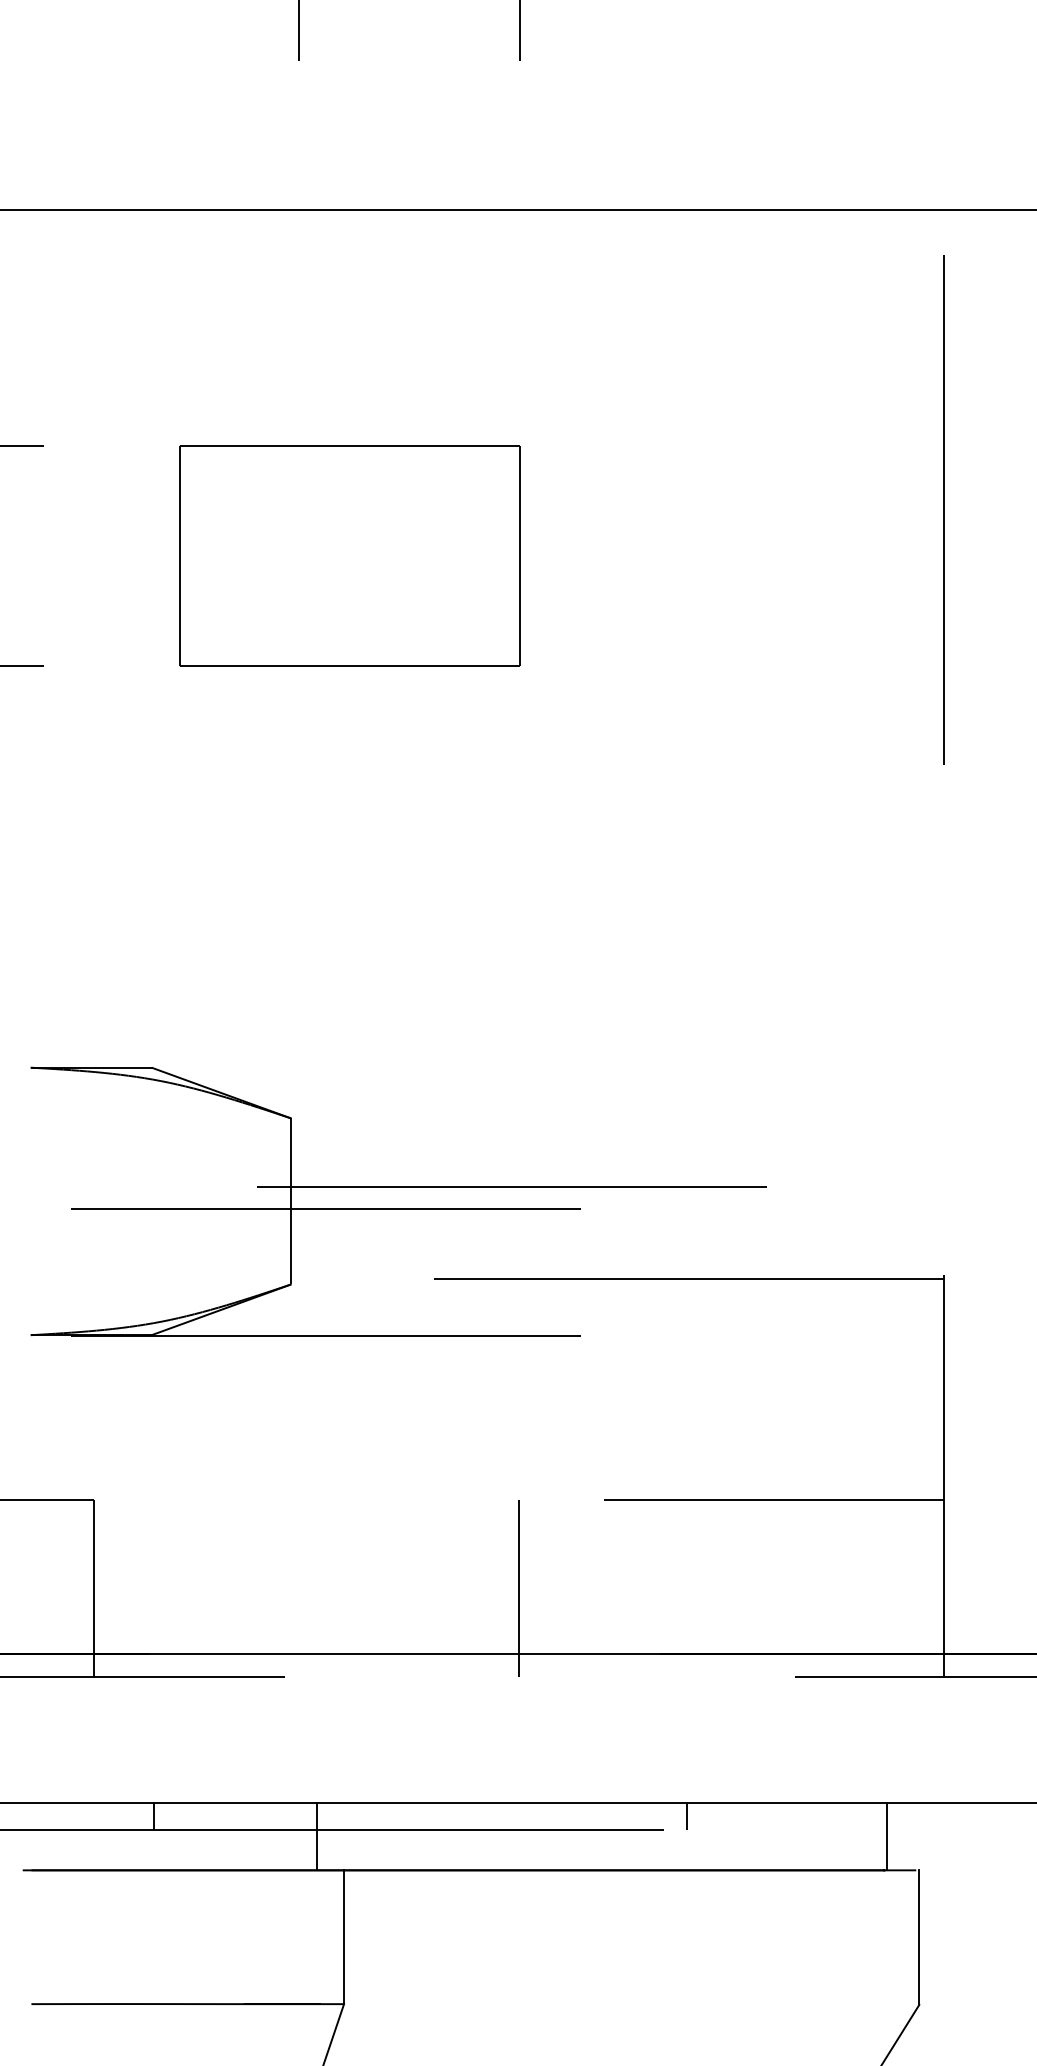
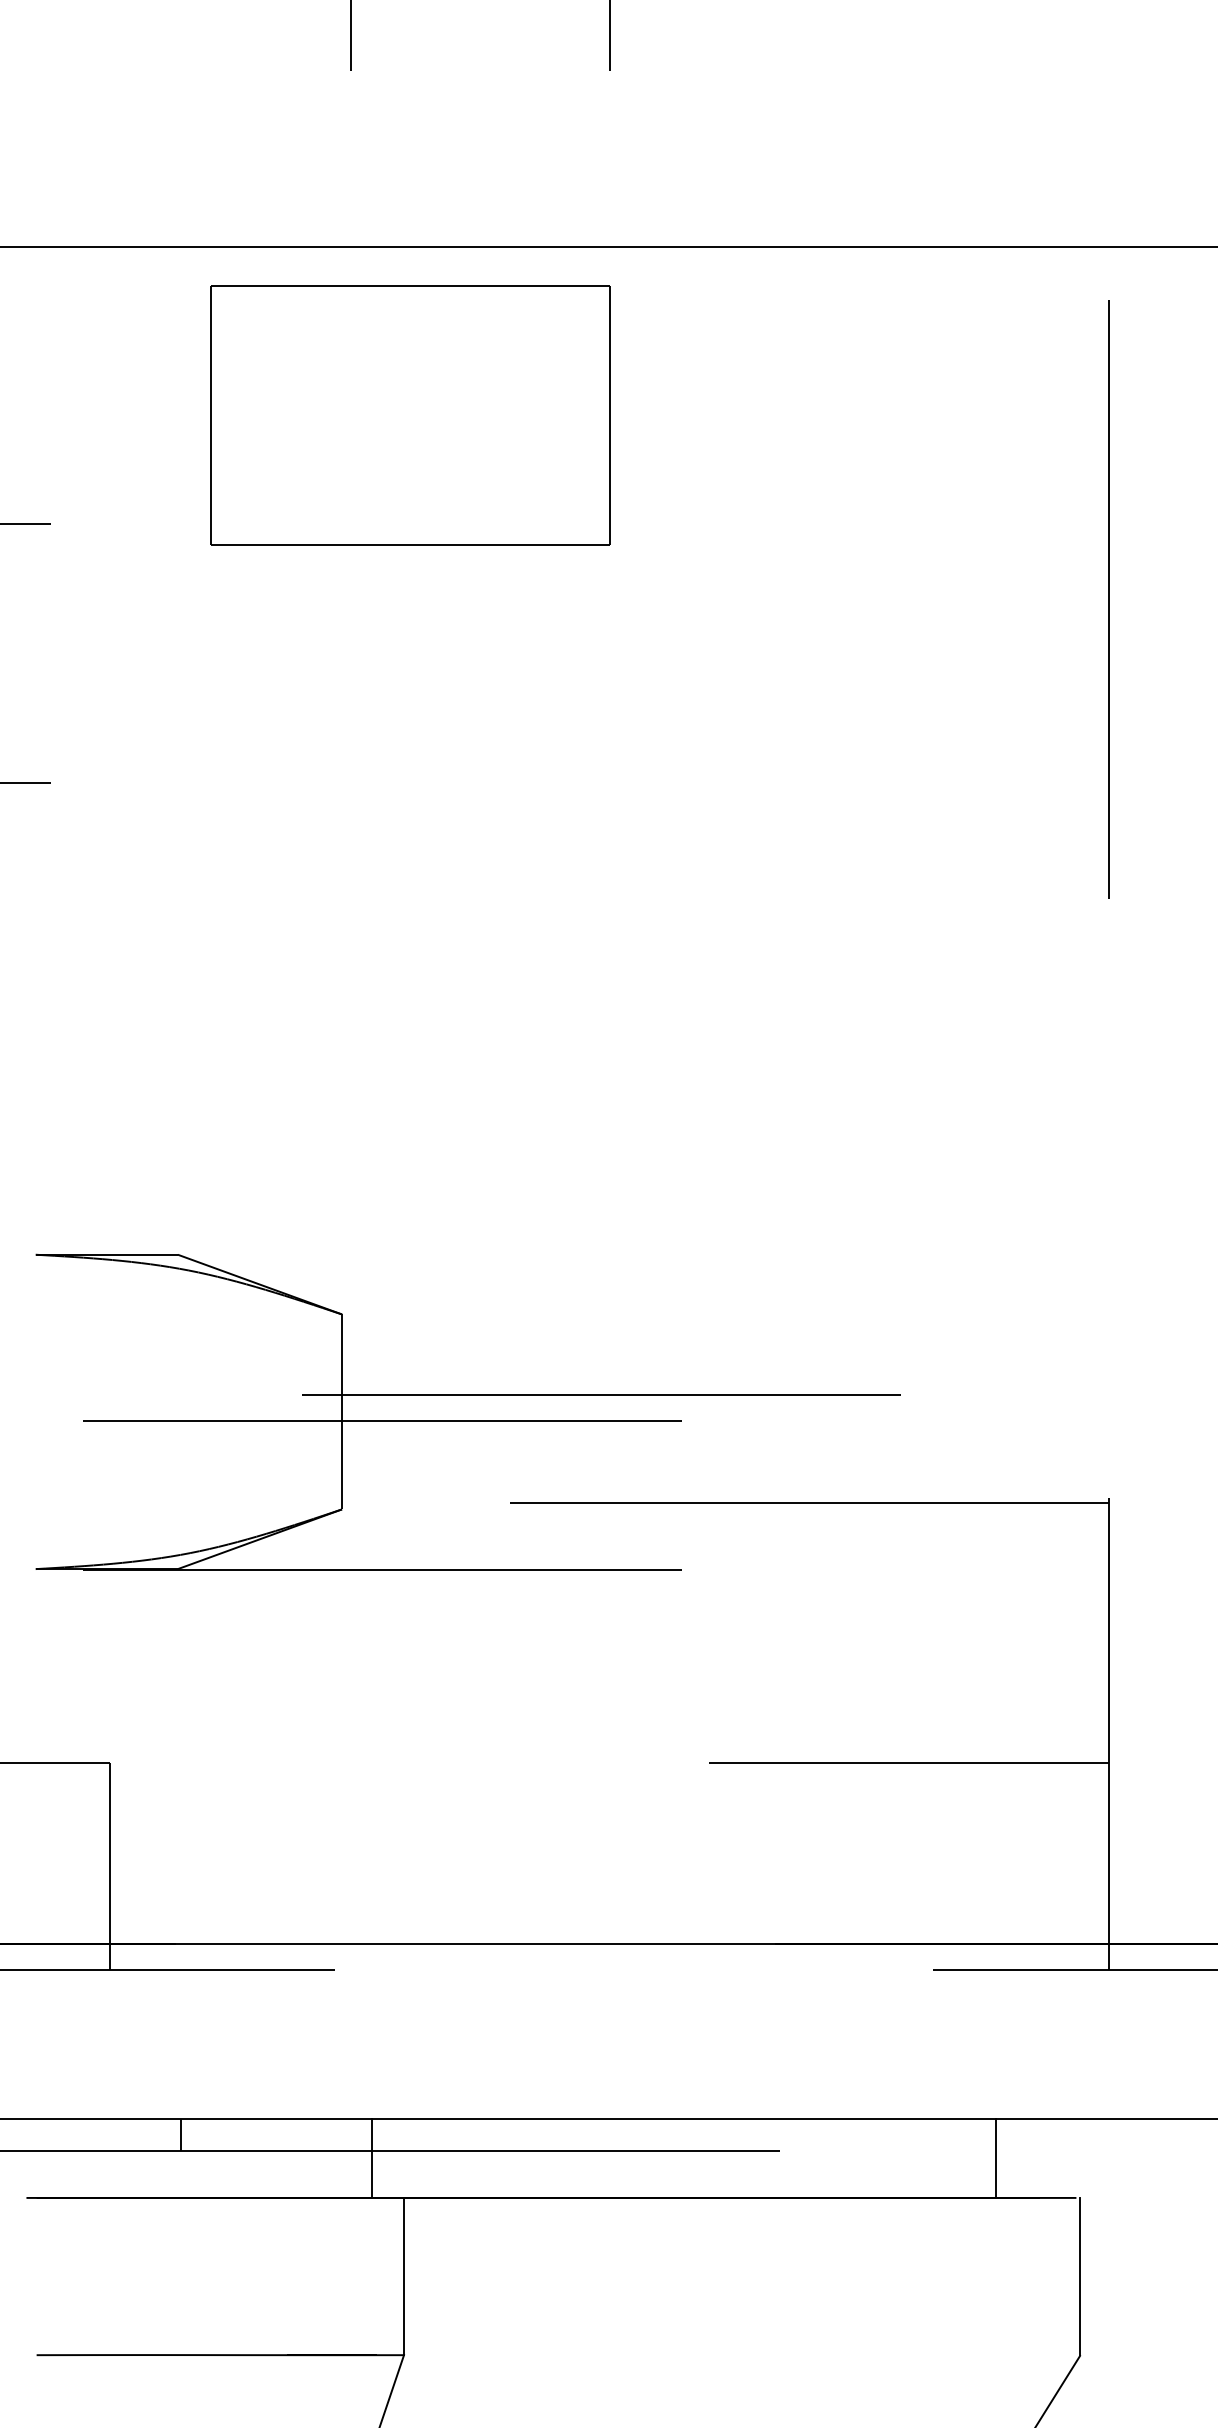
part: (349, 556) -> (410, 415), moved
line: (518, 1588) -> (609, 1866), removed
line: (686, 1816) -> (806, 2134), removed
line: (887, 1836) -> (995, 2158), moved

